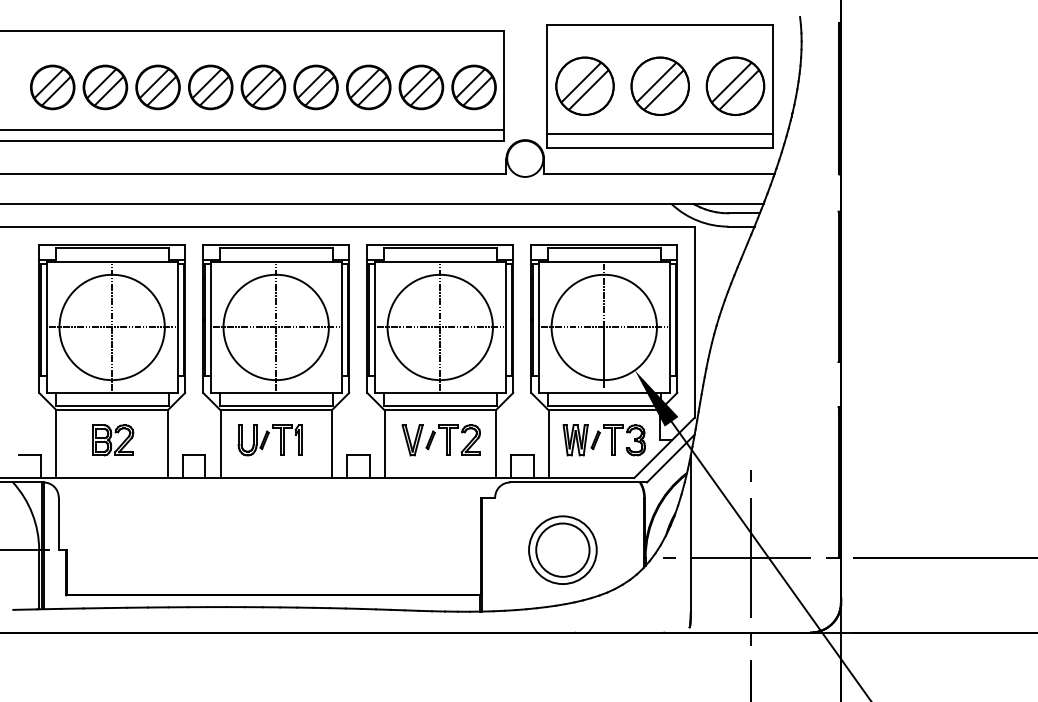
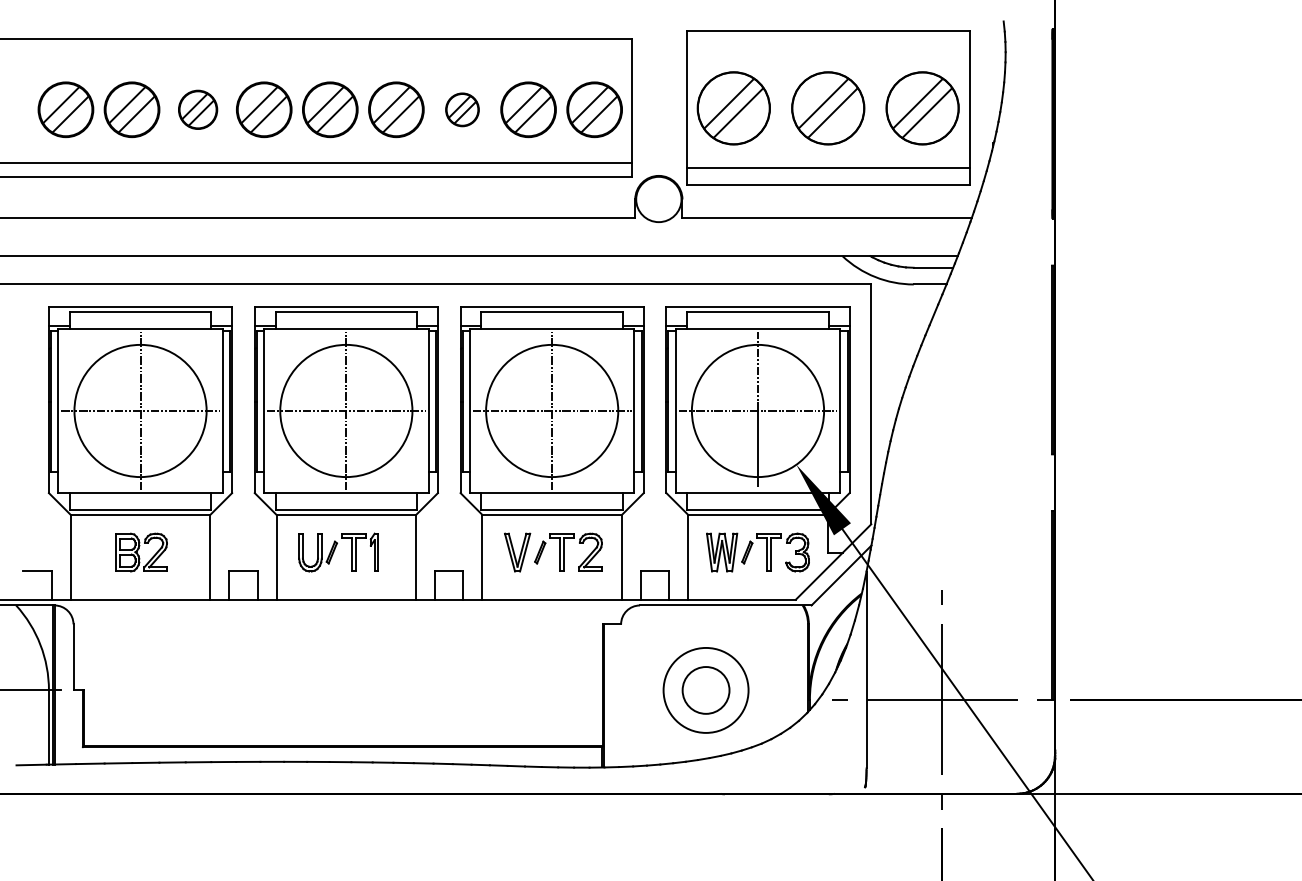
part: (157, 87) -> (197, 109), size x0.7
part: (368, 87) -> (462, 109), size x0.6
circle: (562, 549) -> (705, 689), size x0.7

